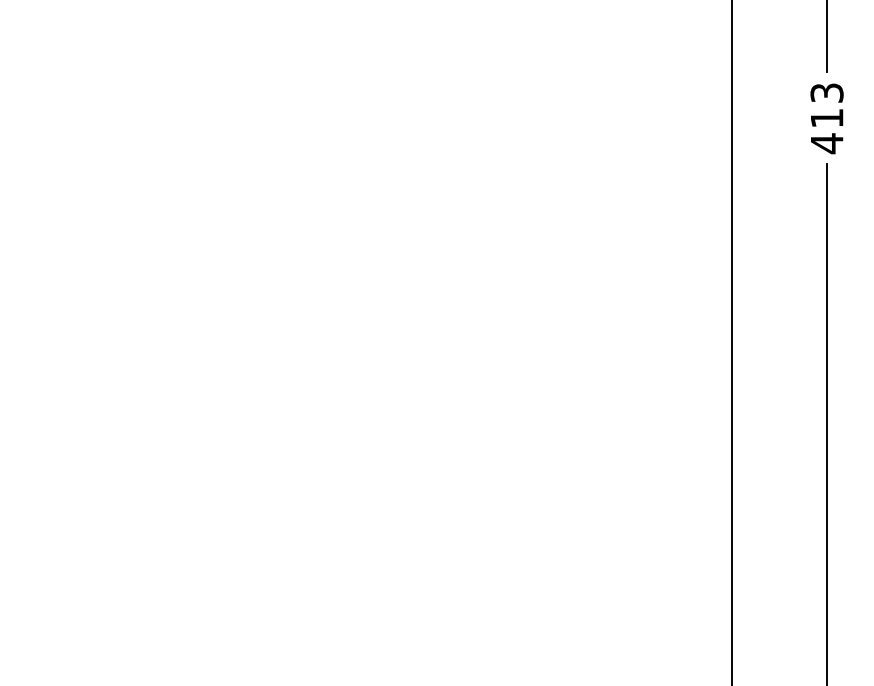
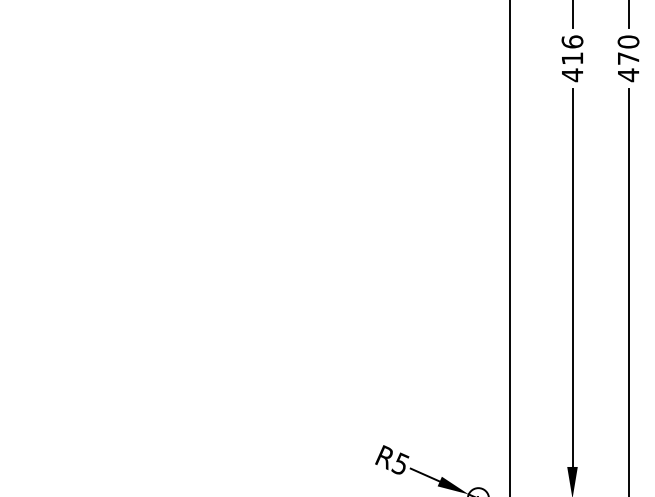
text: (827, 92) -> (572, 41), 413 -> 416

